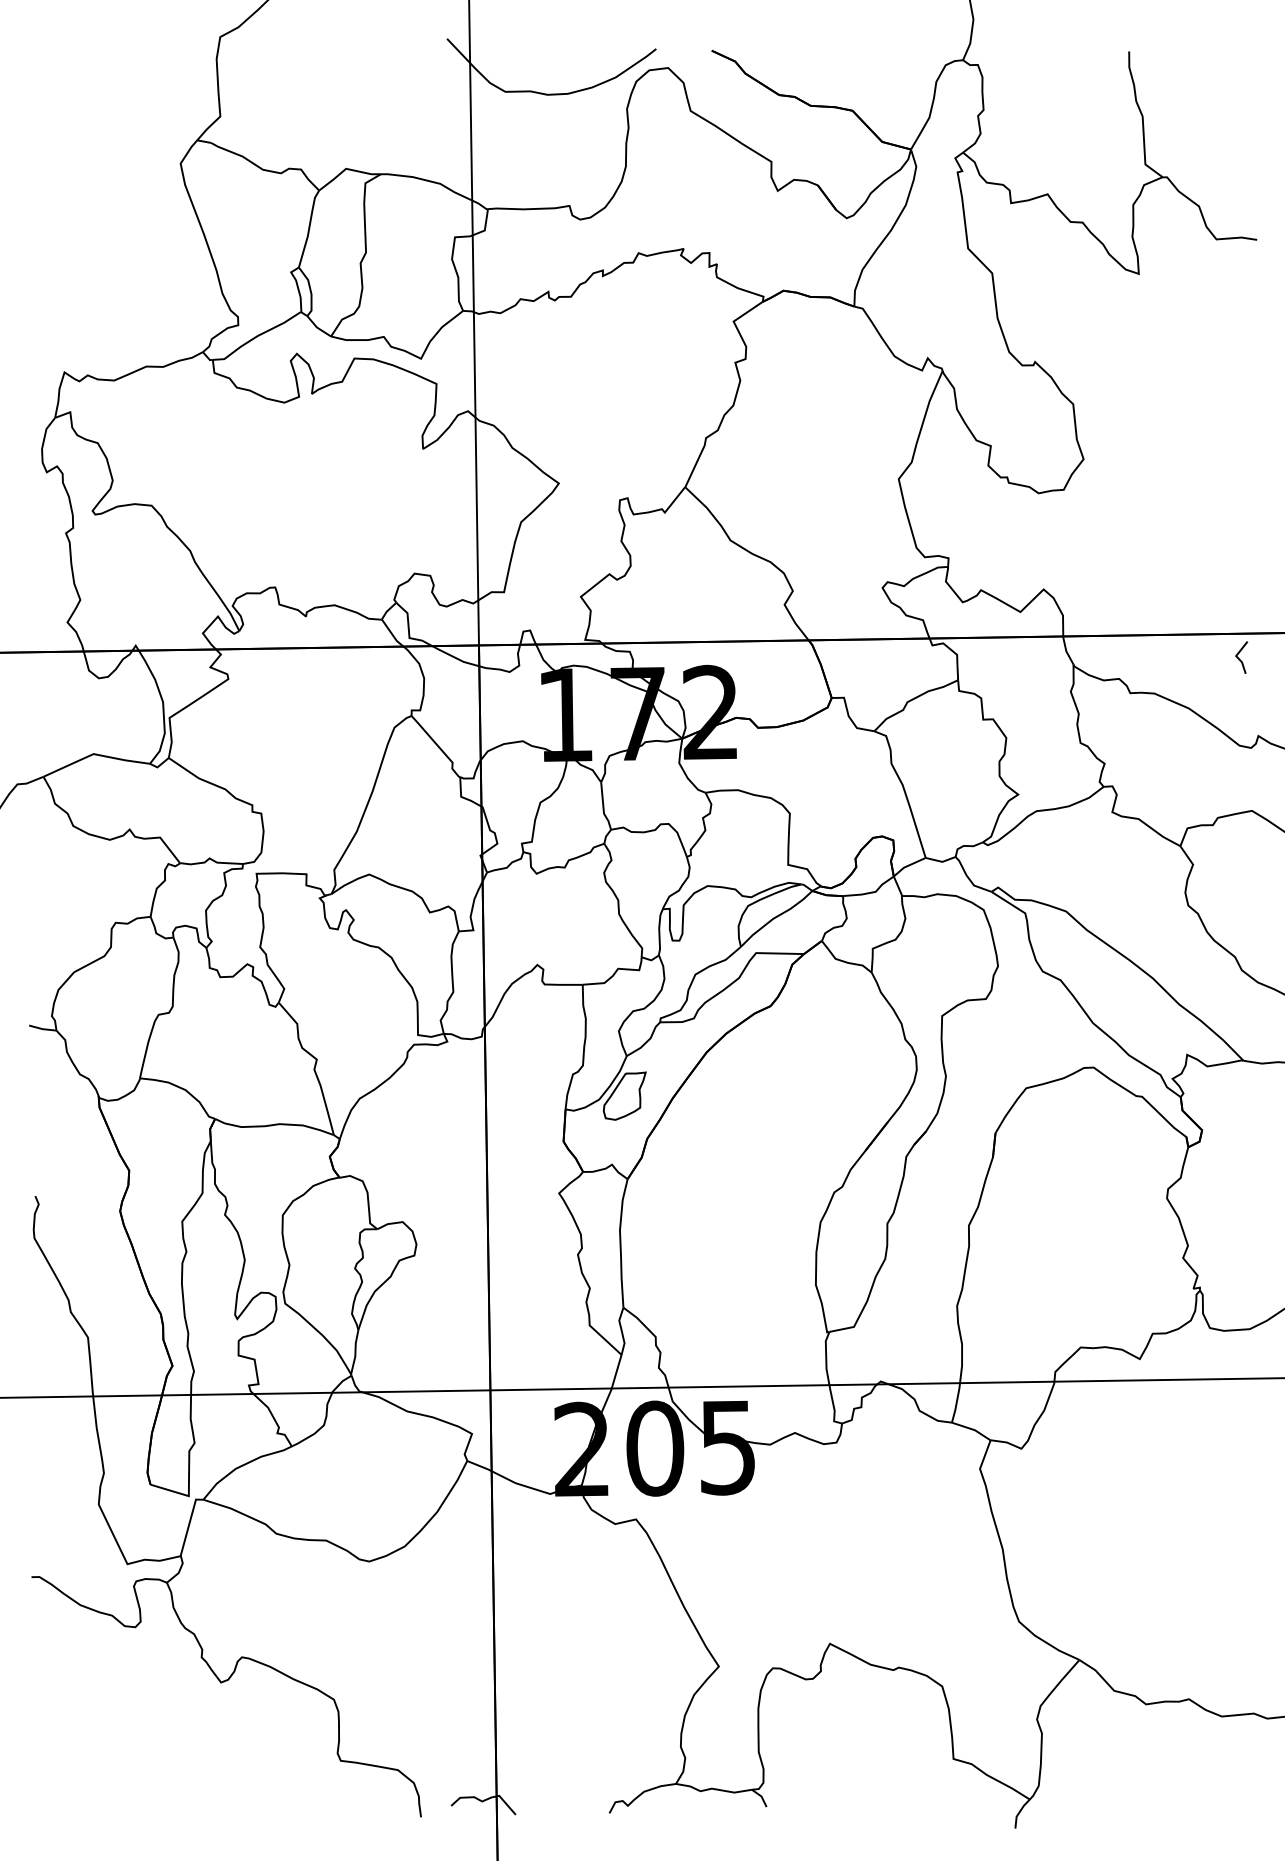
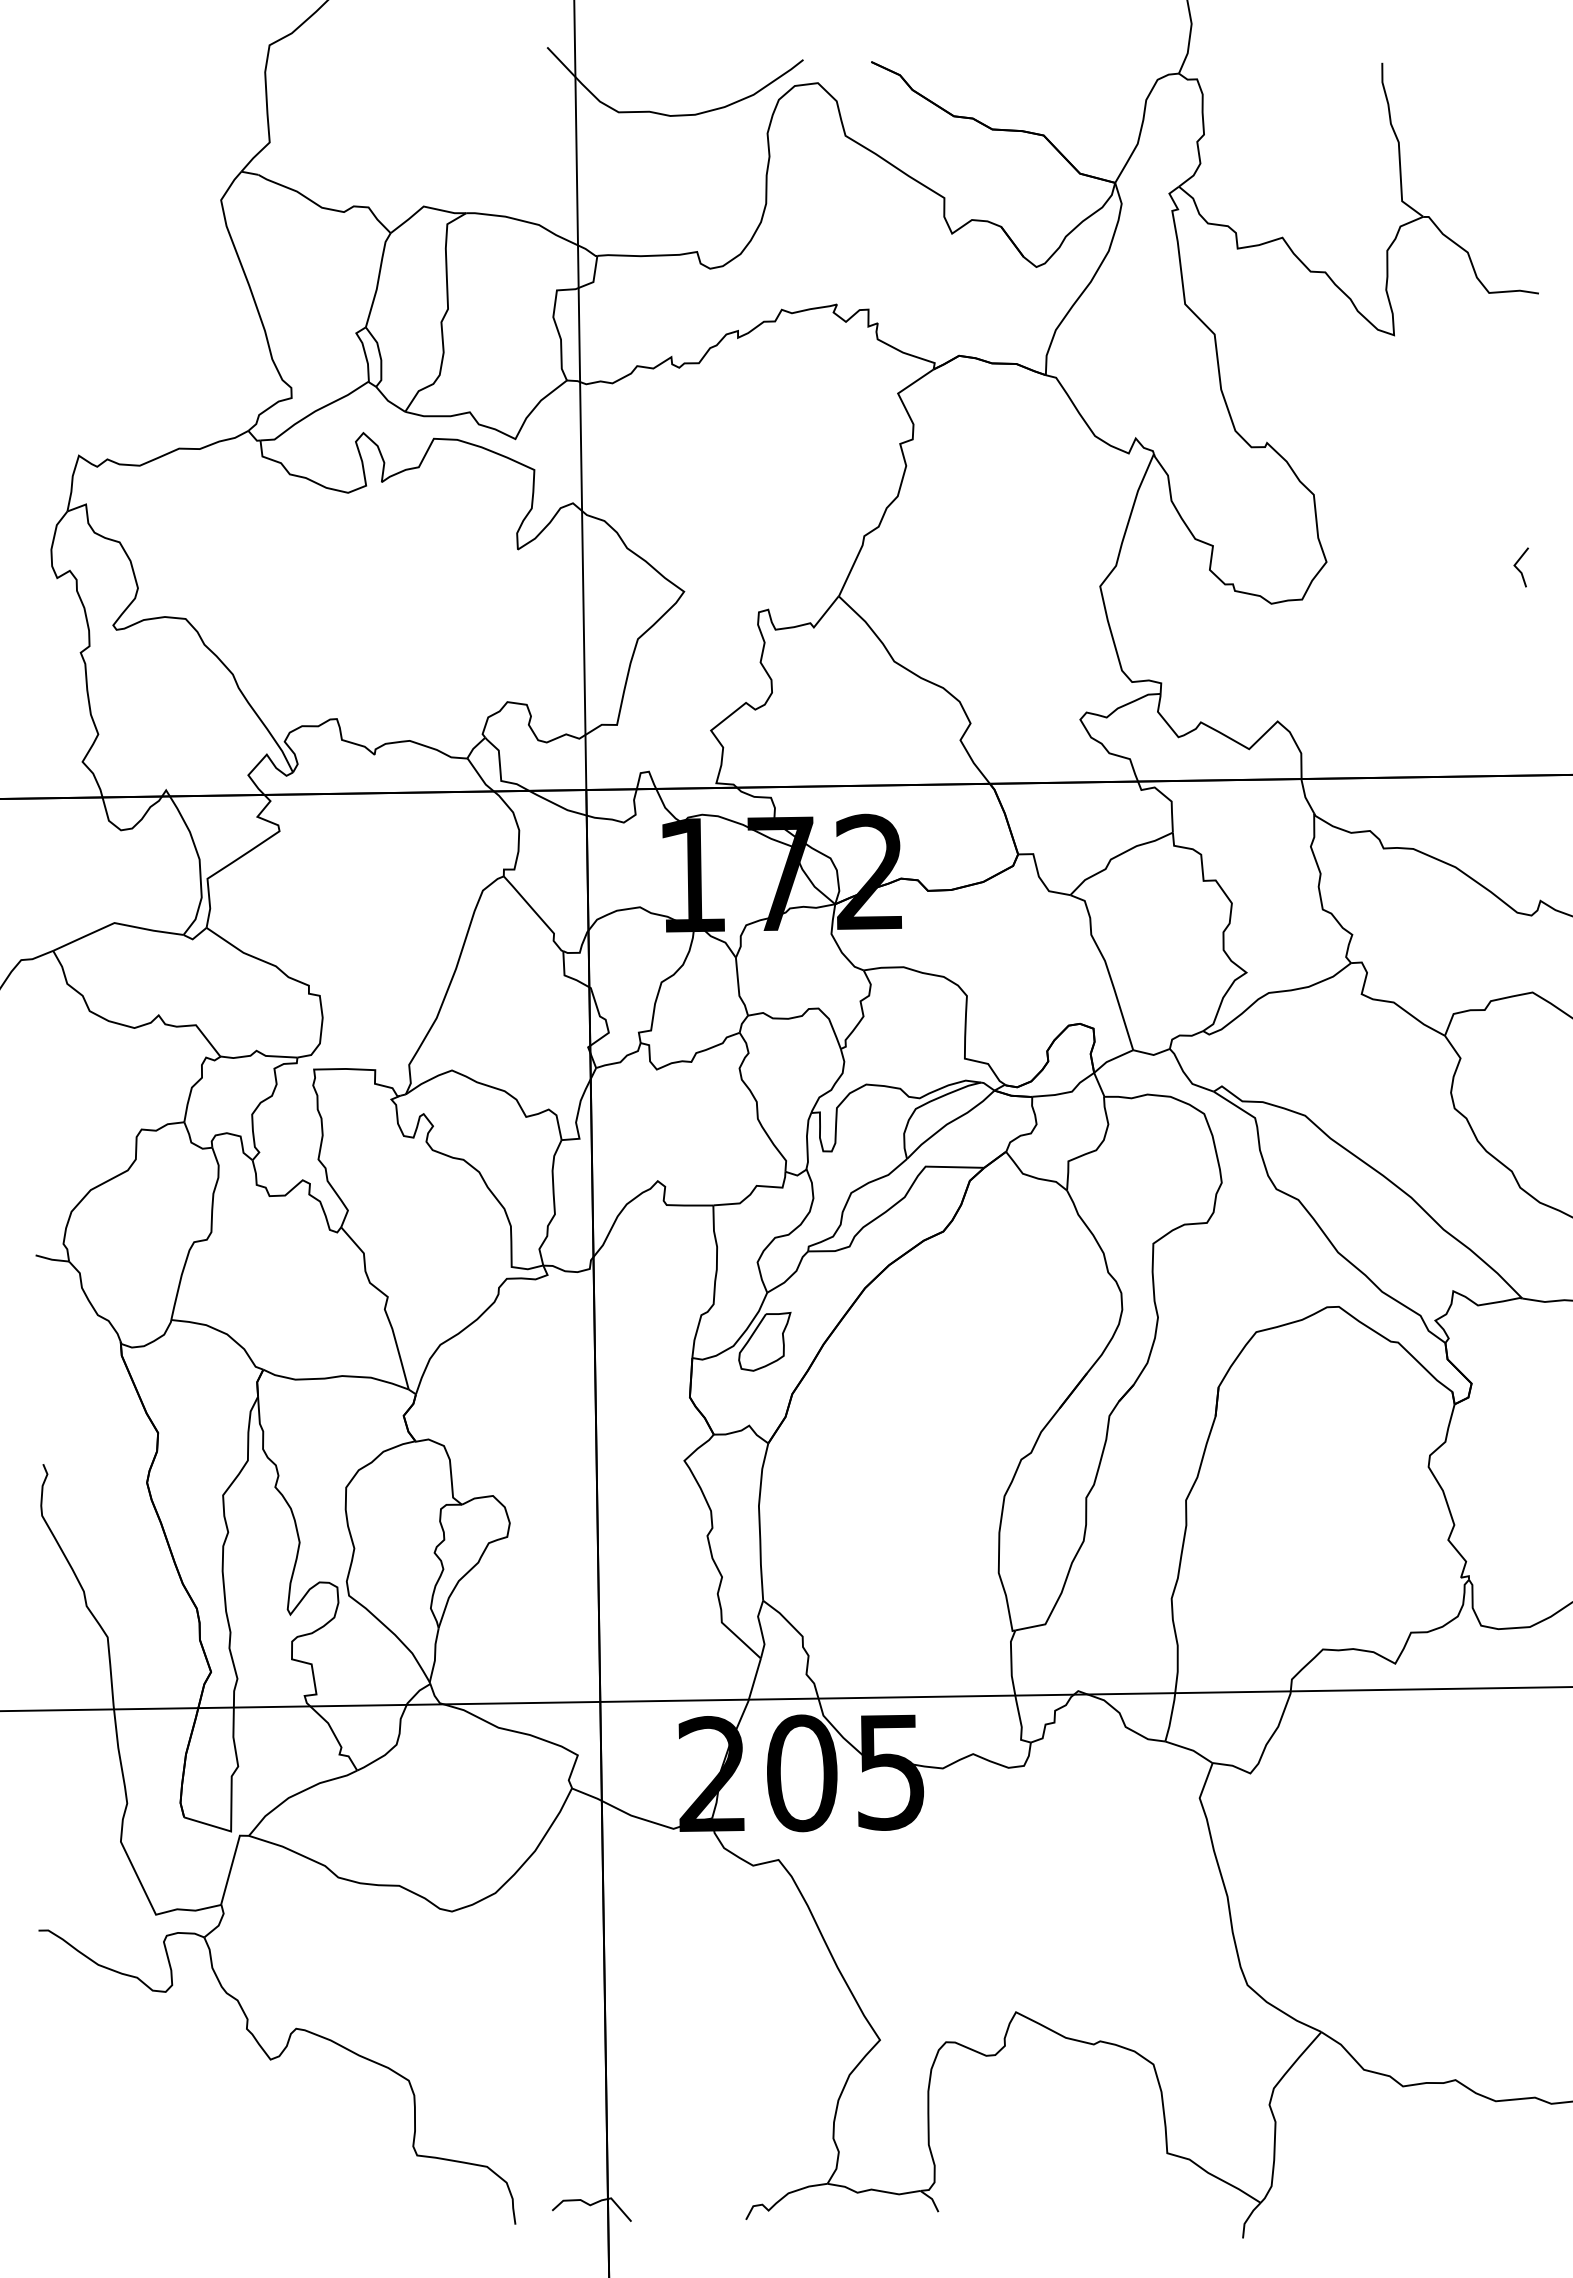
line: (1239, 658) -> (1518, 568), moved

